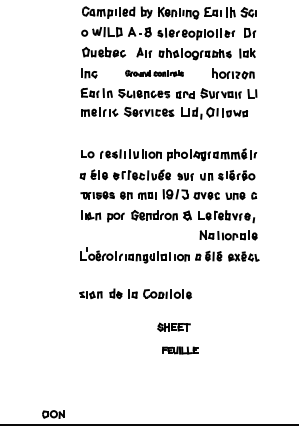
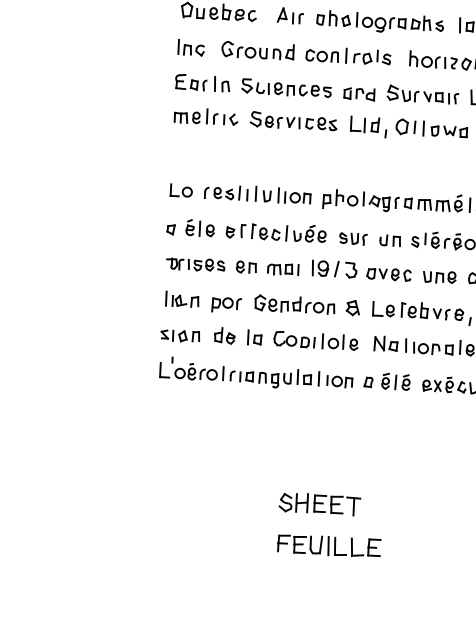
part: (154, 73) -> (306, 53), size x1.67
part: (135, 293) -> (259, 336), moved
part: (173, 327) -> (318, 504), size x1.43
part: (179, 350) -> (327, 545), size x1.67

